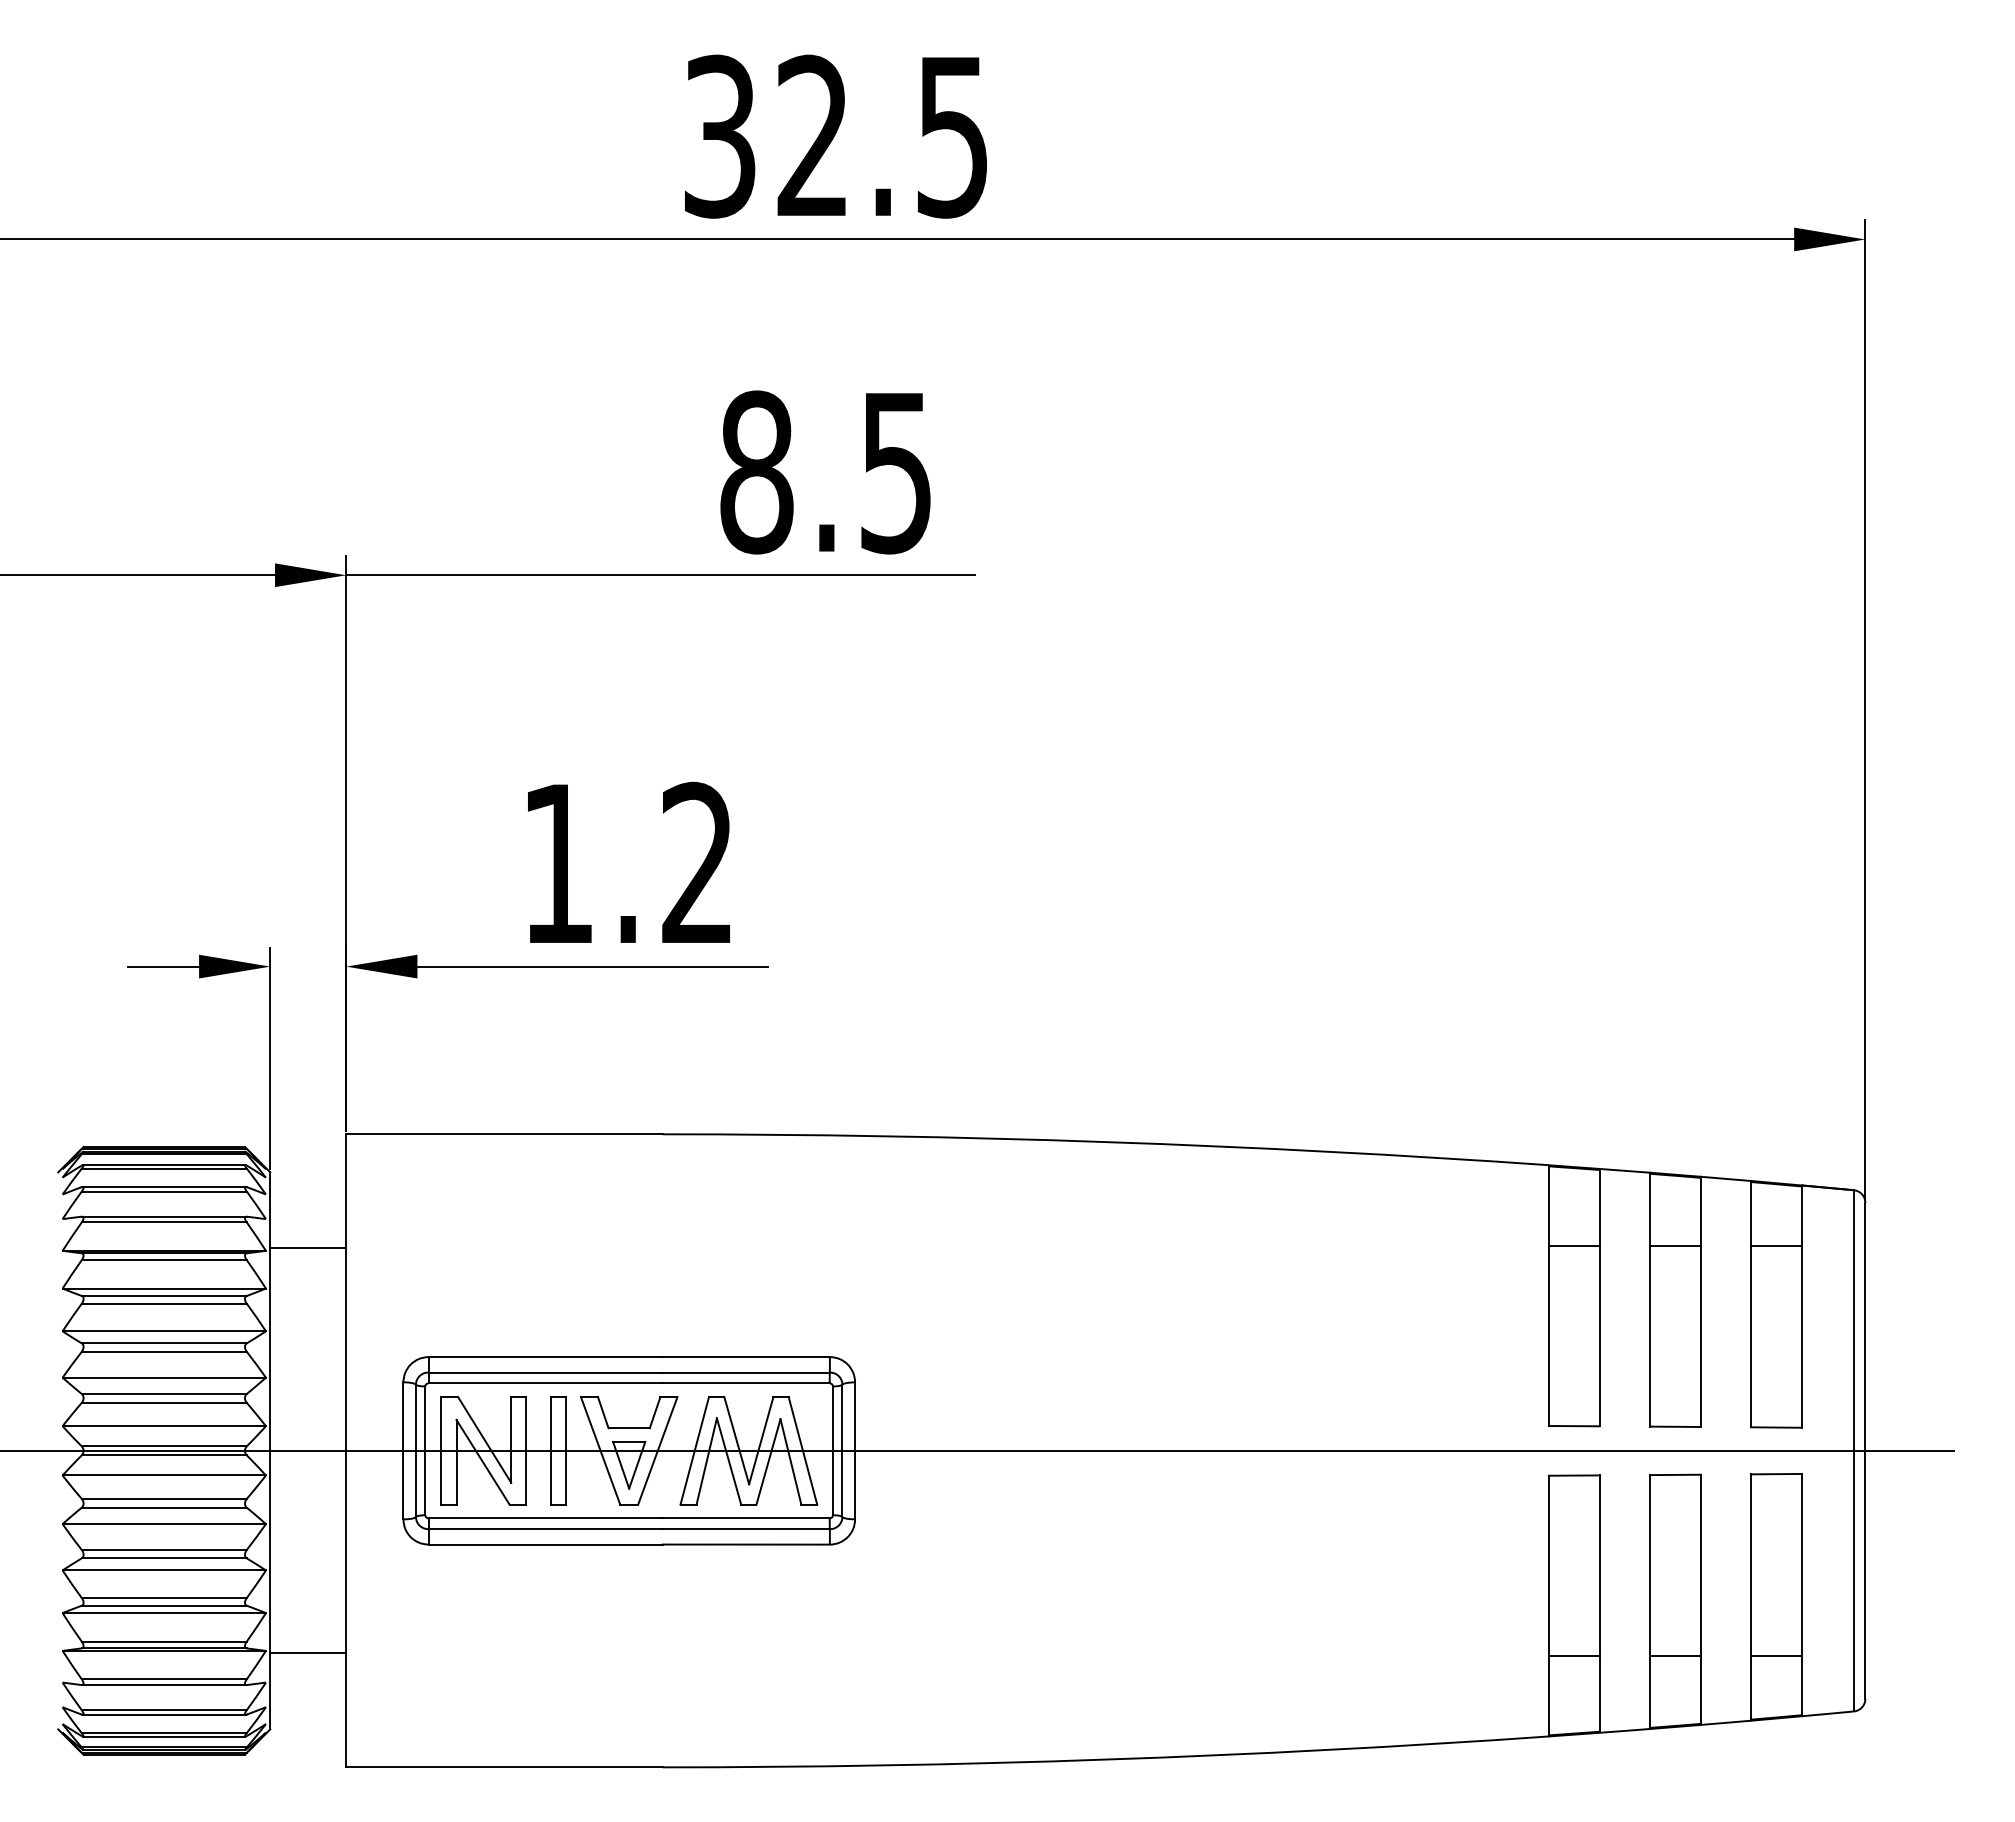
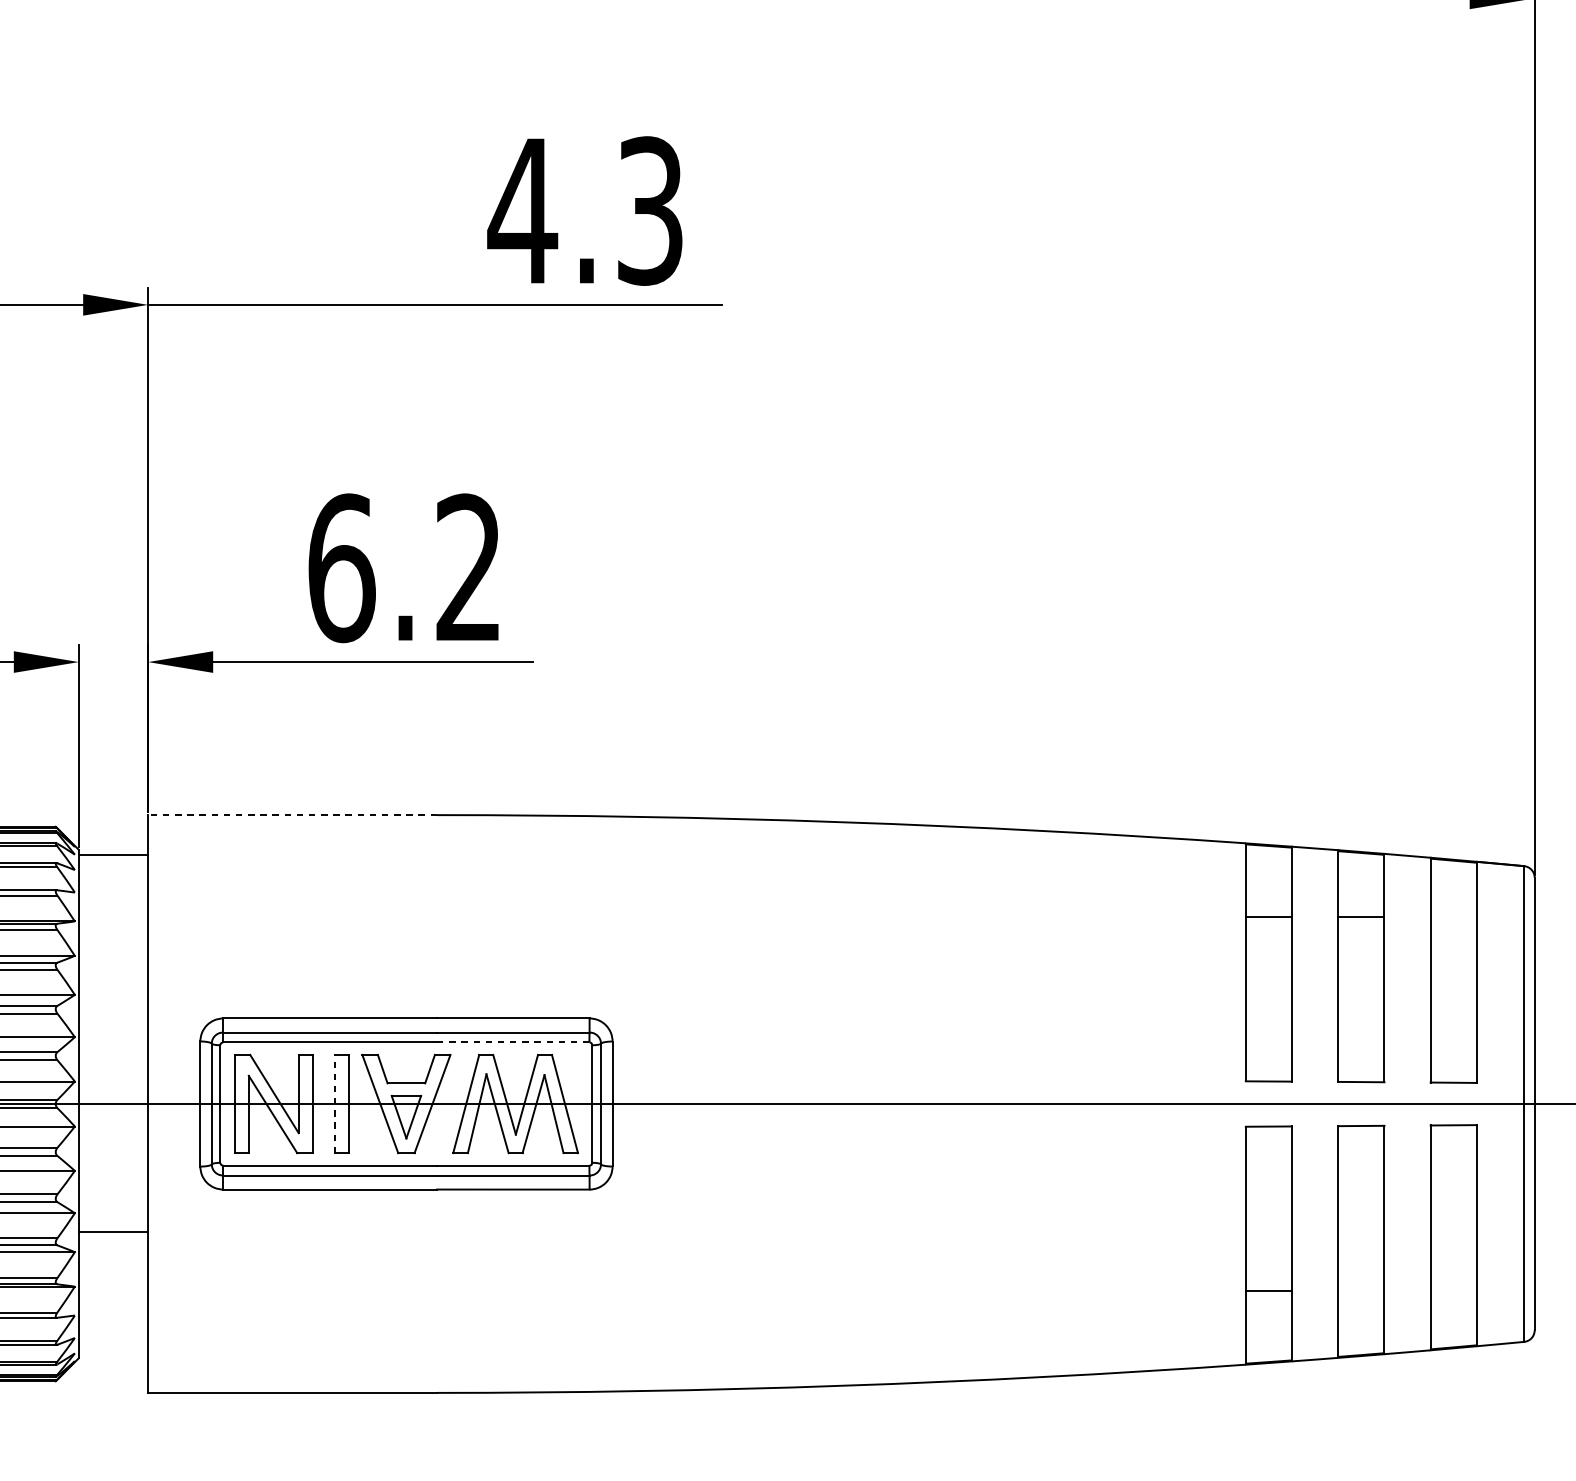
text: (824, 472) -> (584, 211), 8.5 -> 4.3
text: (558, 863) -> (341, 567), 1.2 -> 6.2
line: (503, 1134) -> (291, 815), solid -> dashed
line: (1776, 1245) -> (1453, 916), removed
line: (308, 1248) -> (113, 855), moved
line: (746, 1383) -> (513, 1042), solid -> dashed
line: (551, 1450) -> (335, 1103), solid -> dashed
line: (308, 1653) -> (113, 1232), moved
line: (1675, 1655) -> (1361, 1290), removed
line: (1776, 1655) -> (1453, 1290), removed

